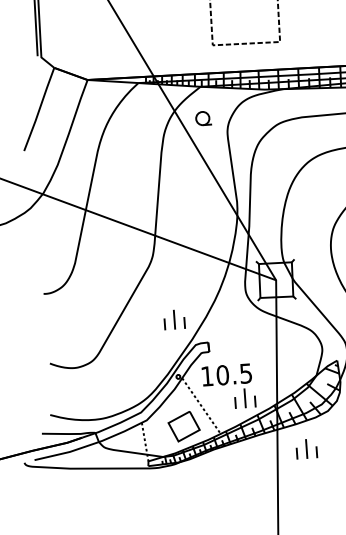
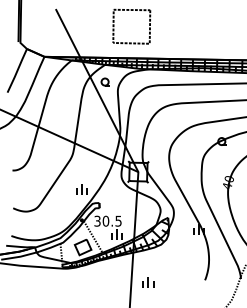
text: (207, 375) -> (97, 220), 10.5 -> 30.5
part: (307, 449) -> (148, 282), moved

